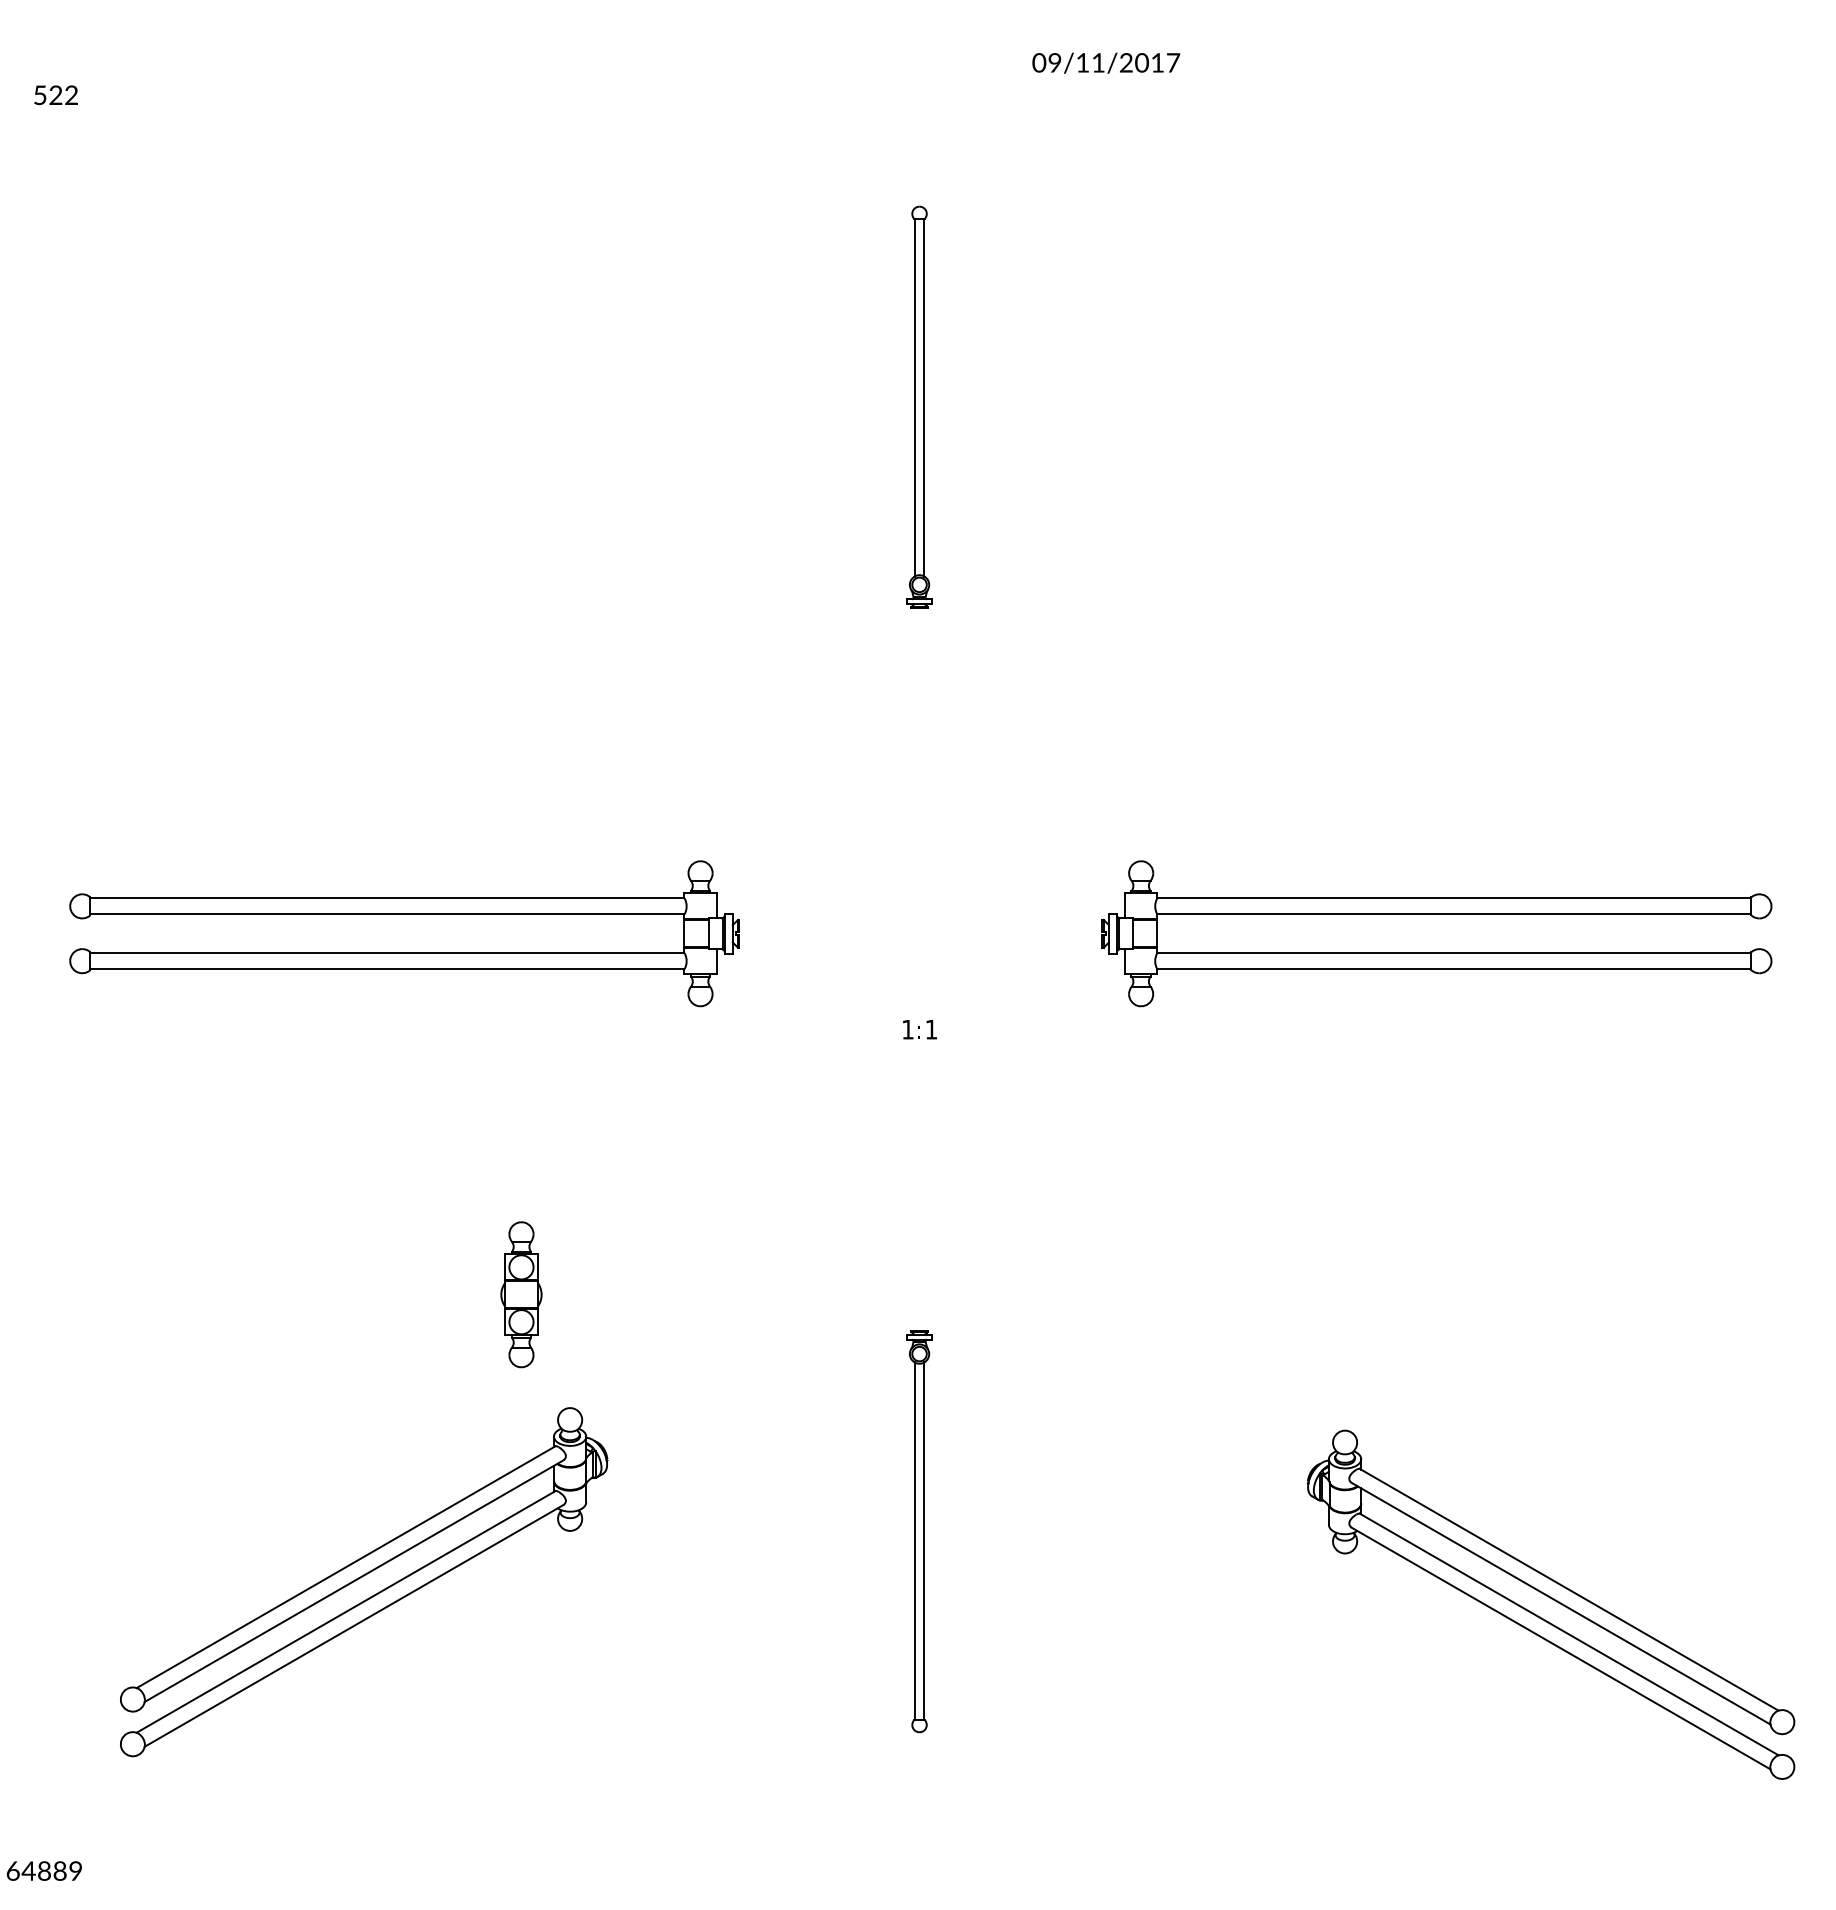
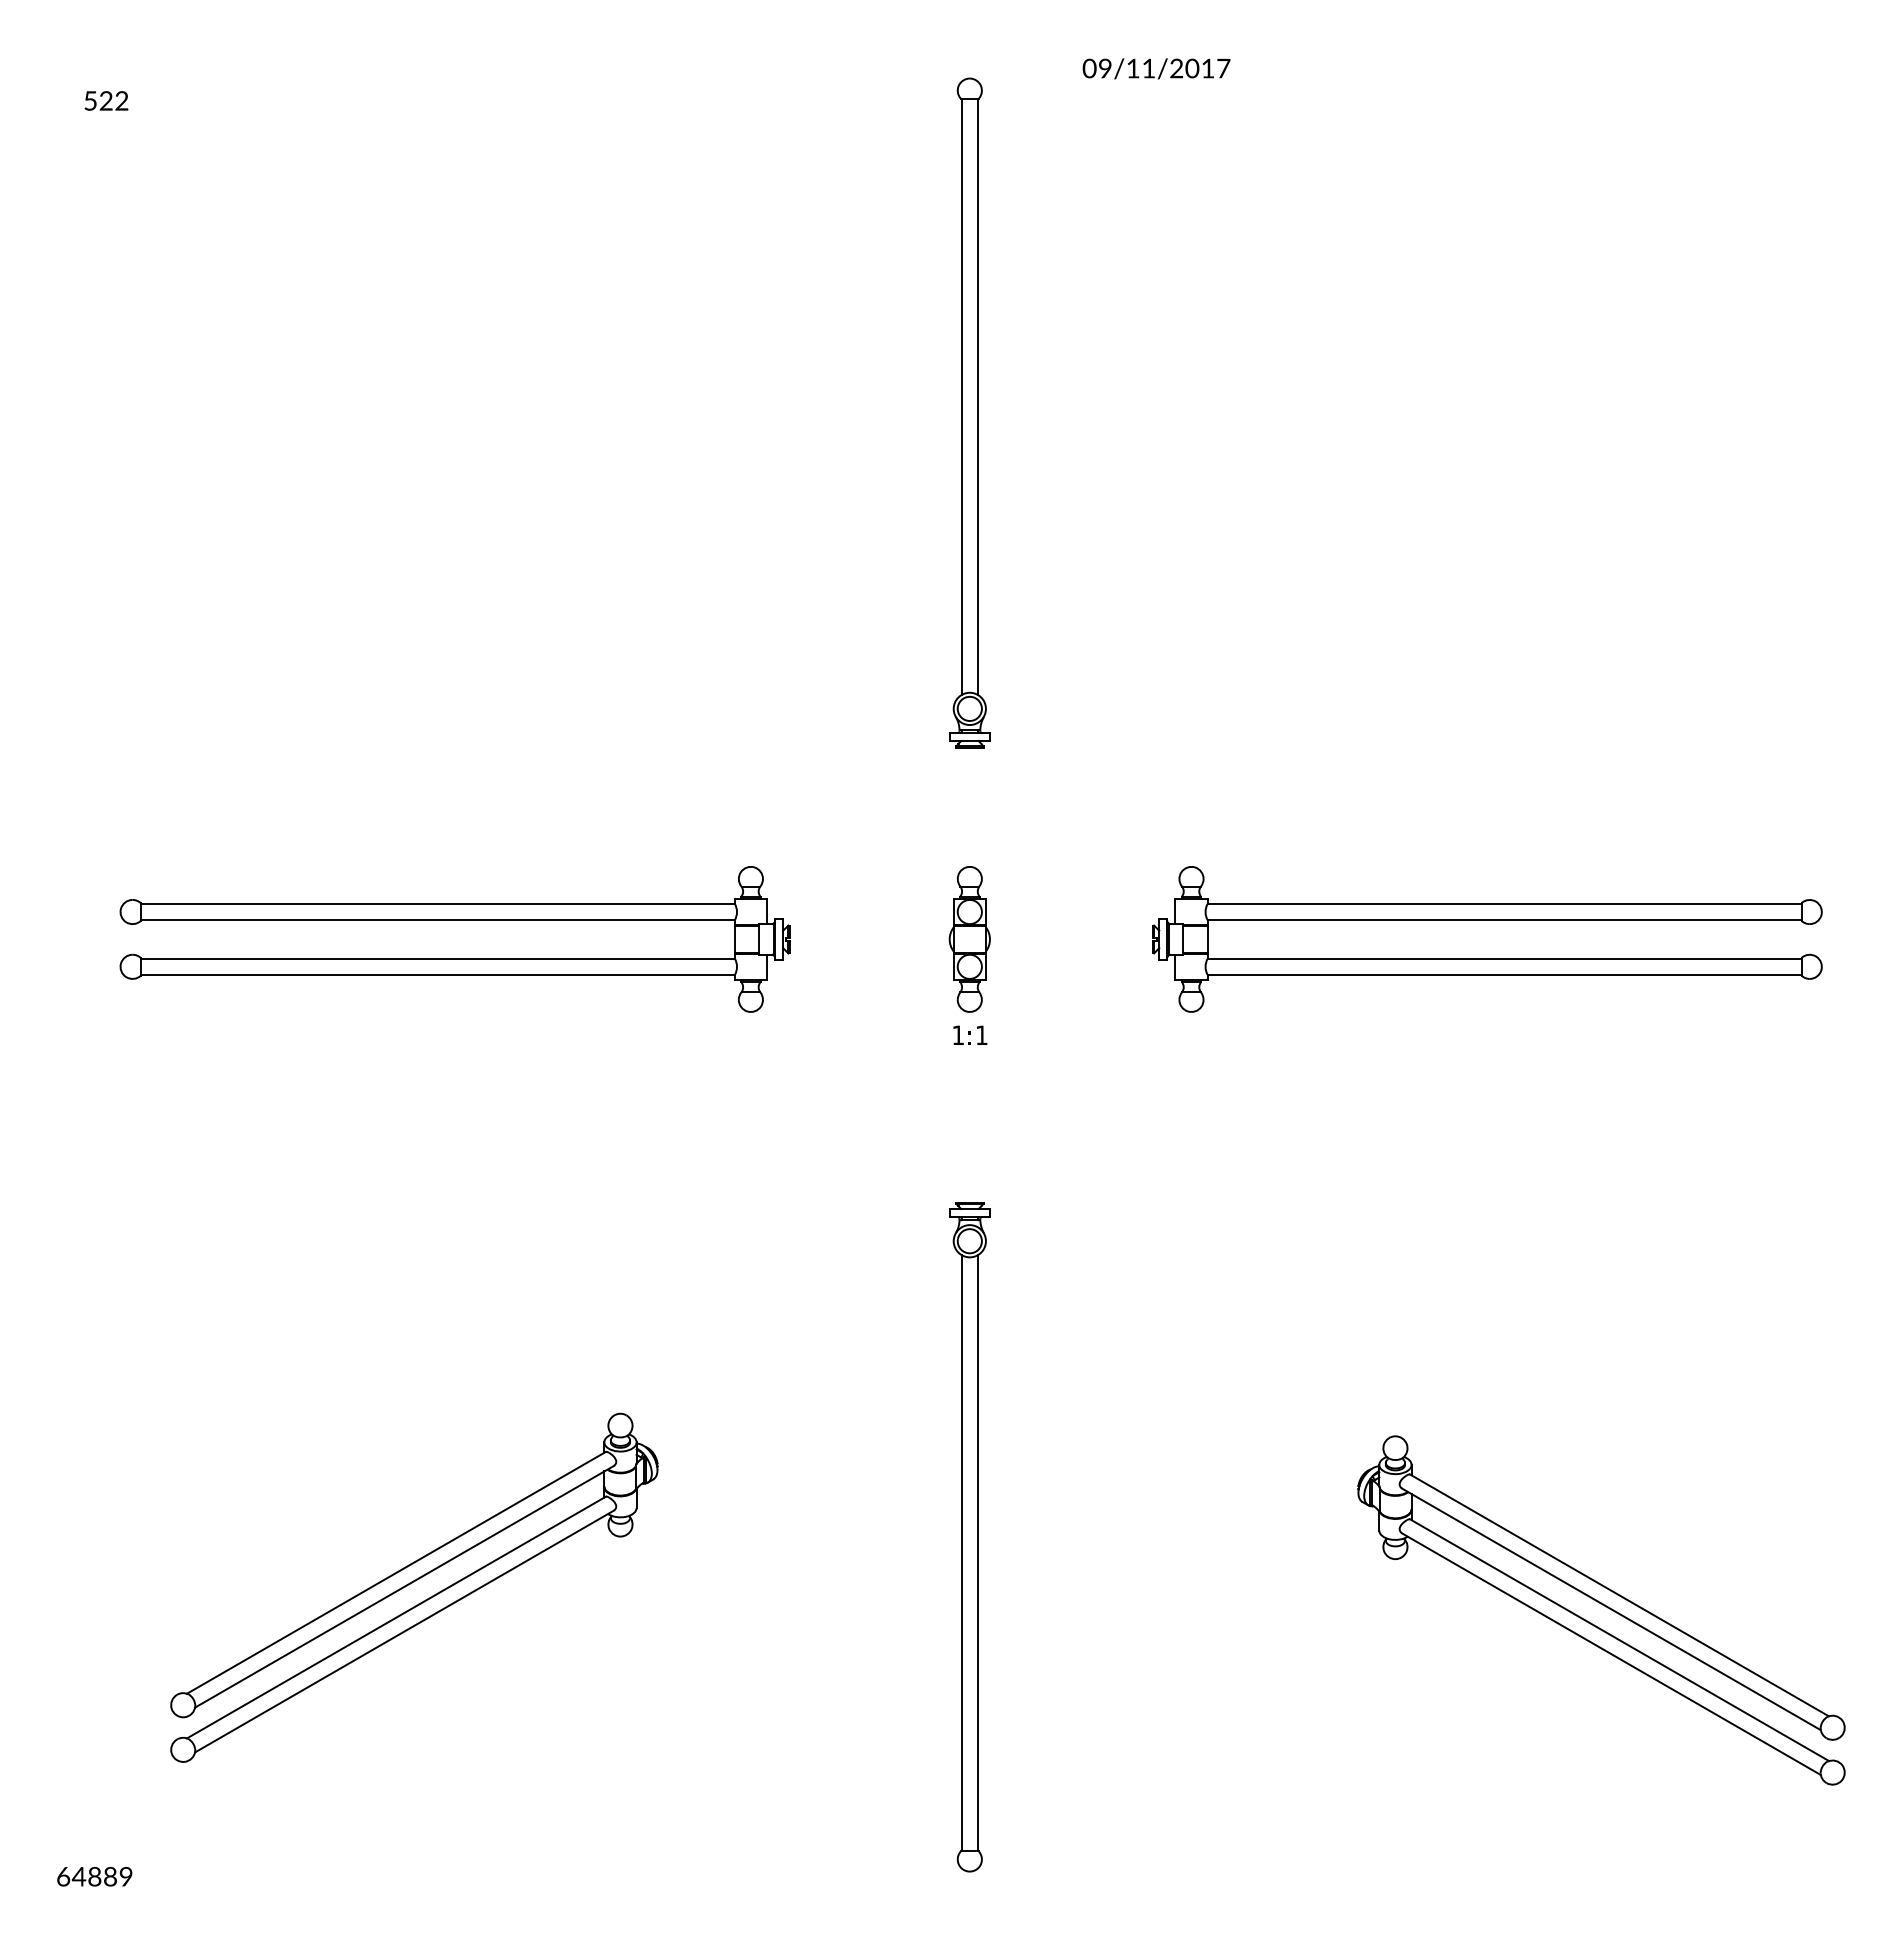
part: (919, 406) -> (969, 412), size x1.67
part: (521, 1294) -> (969, 939), moved
part: (919, 1531) -> (969, 1537), size x1.67

